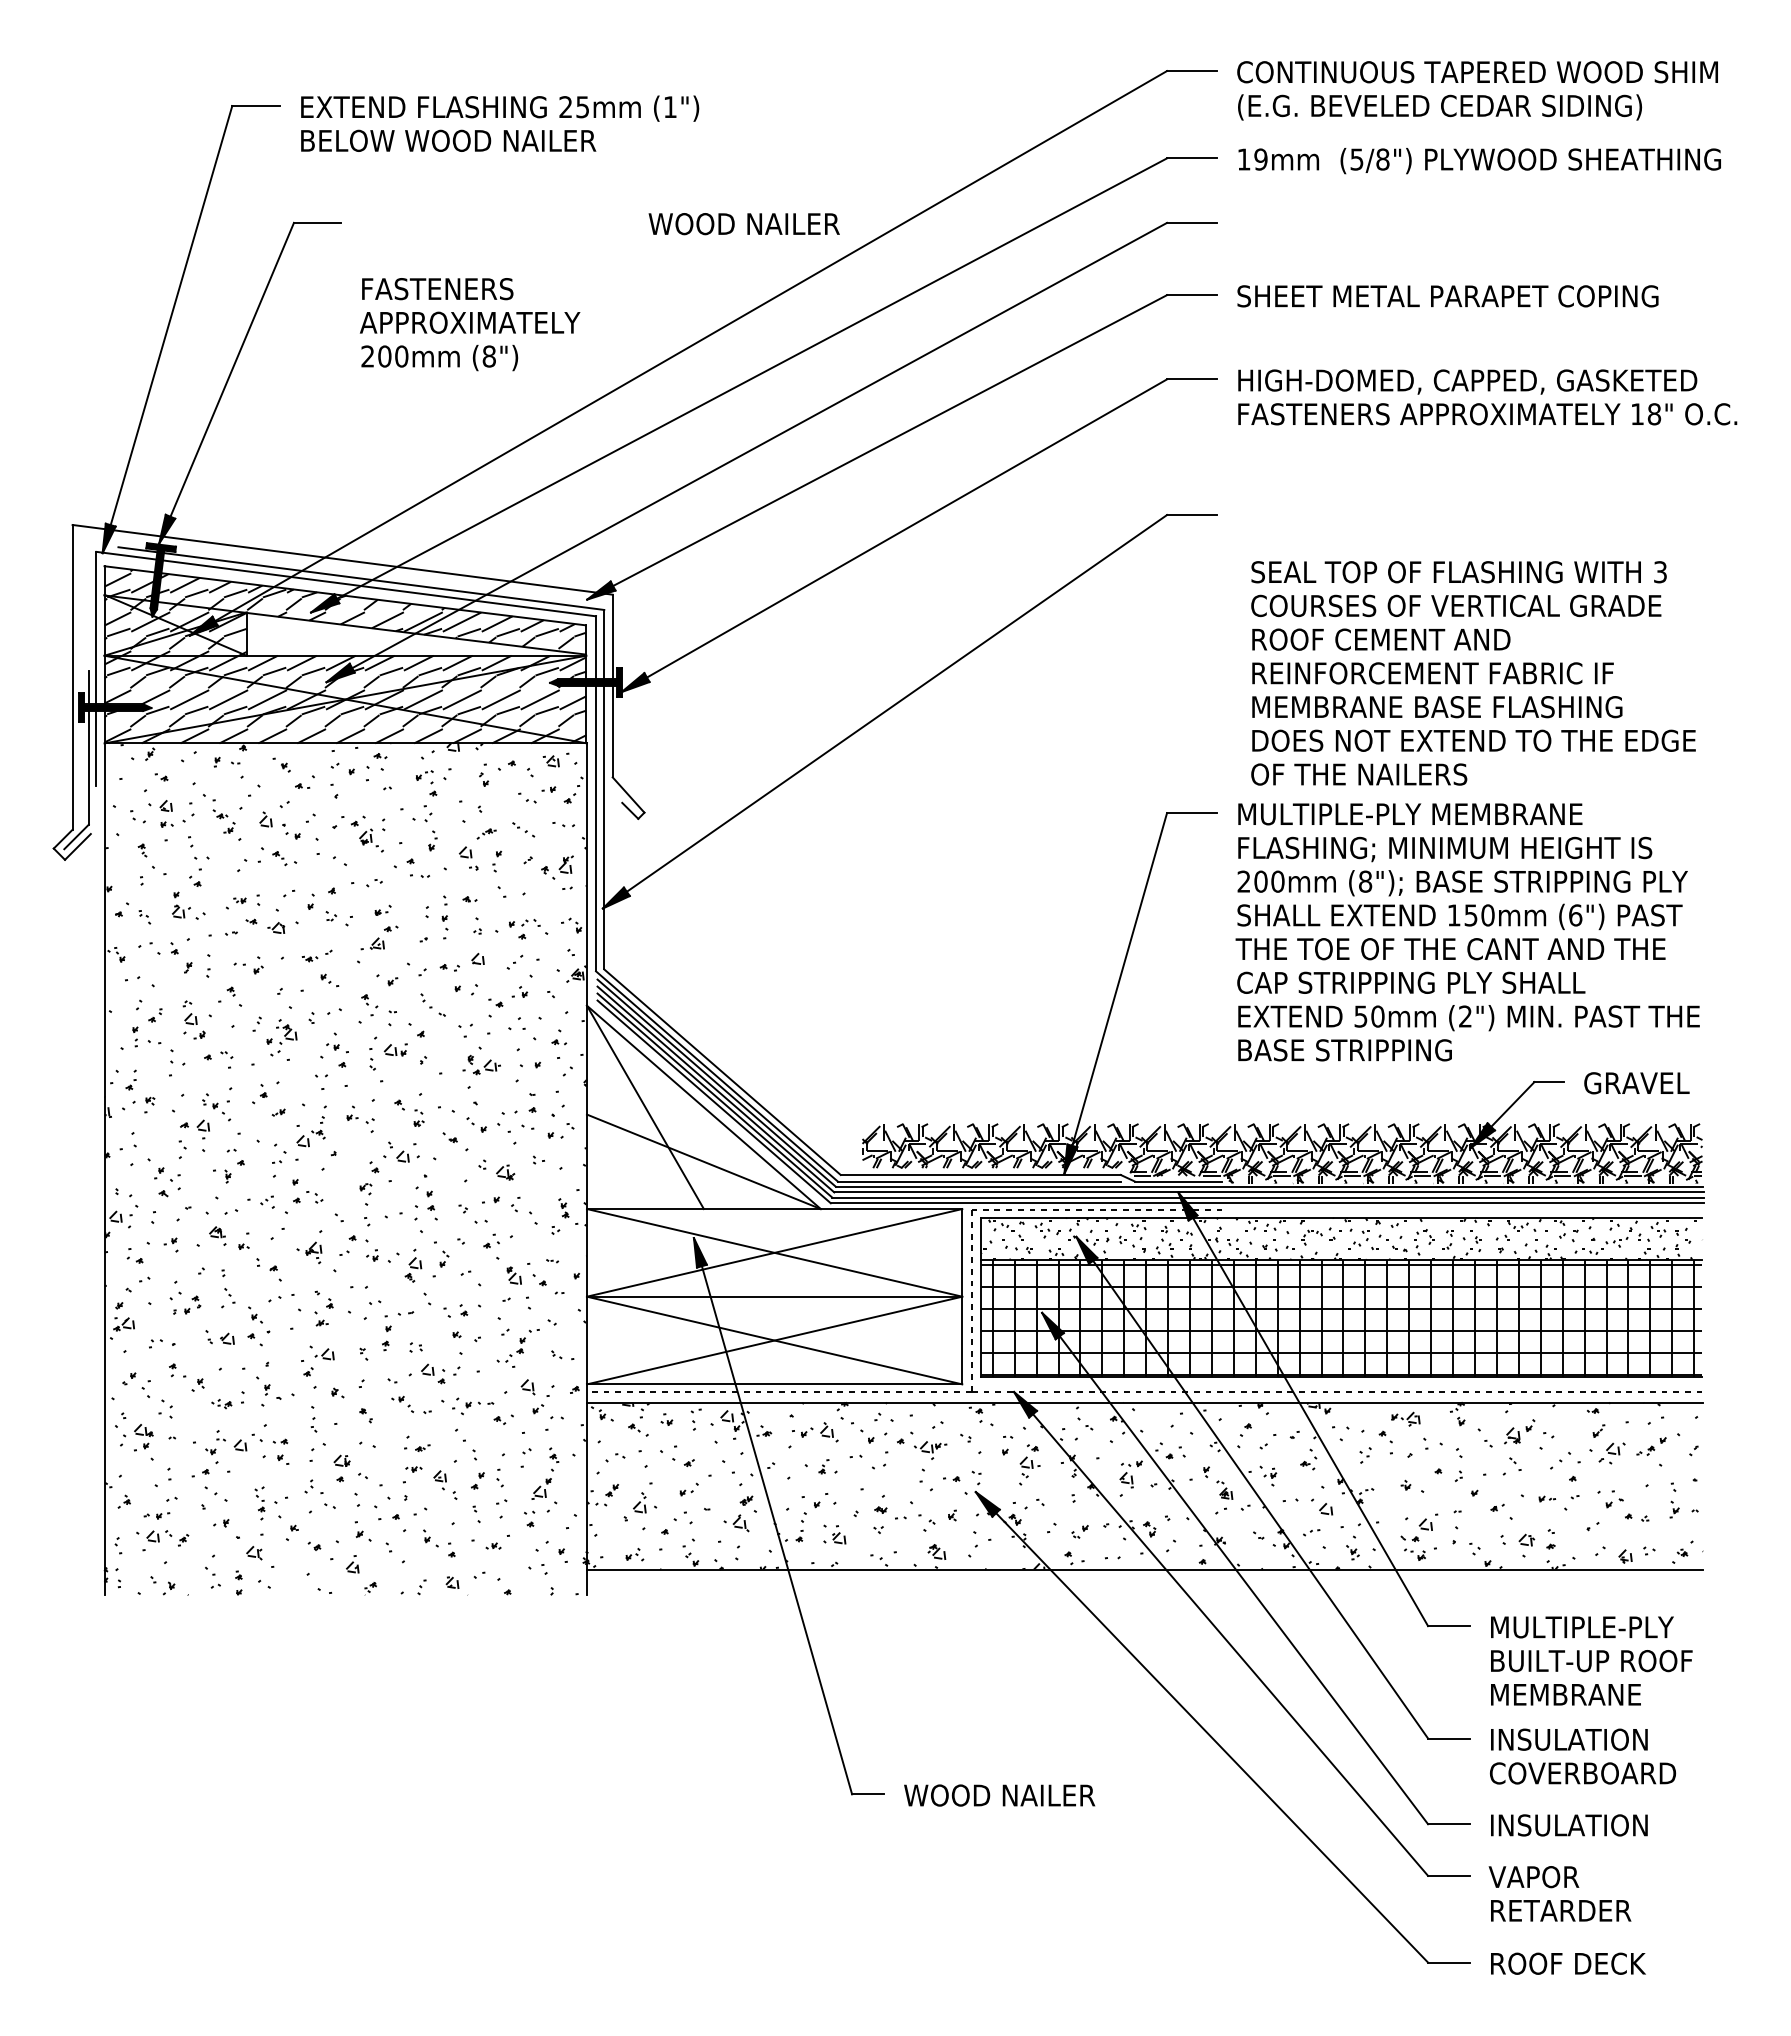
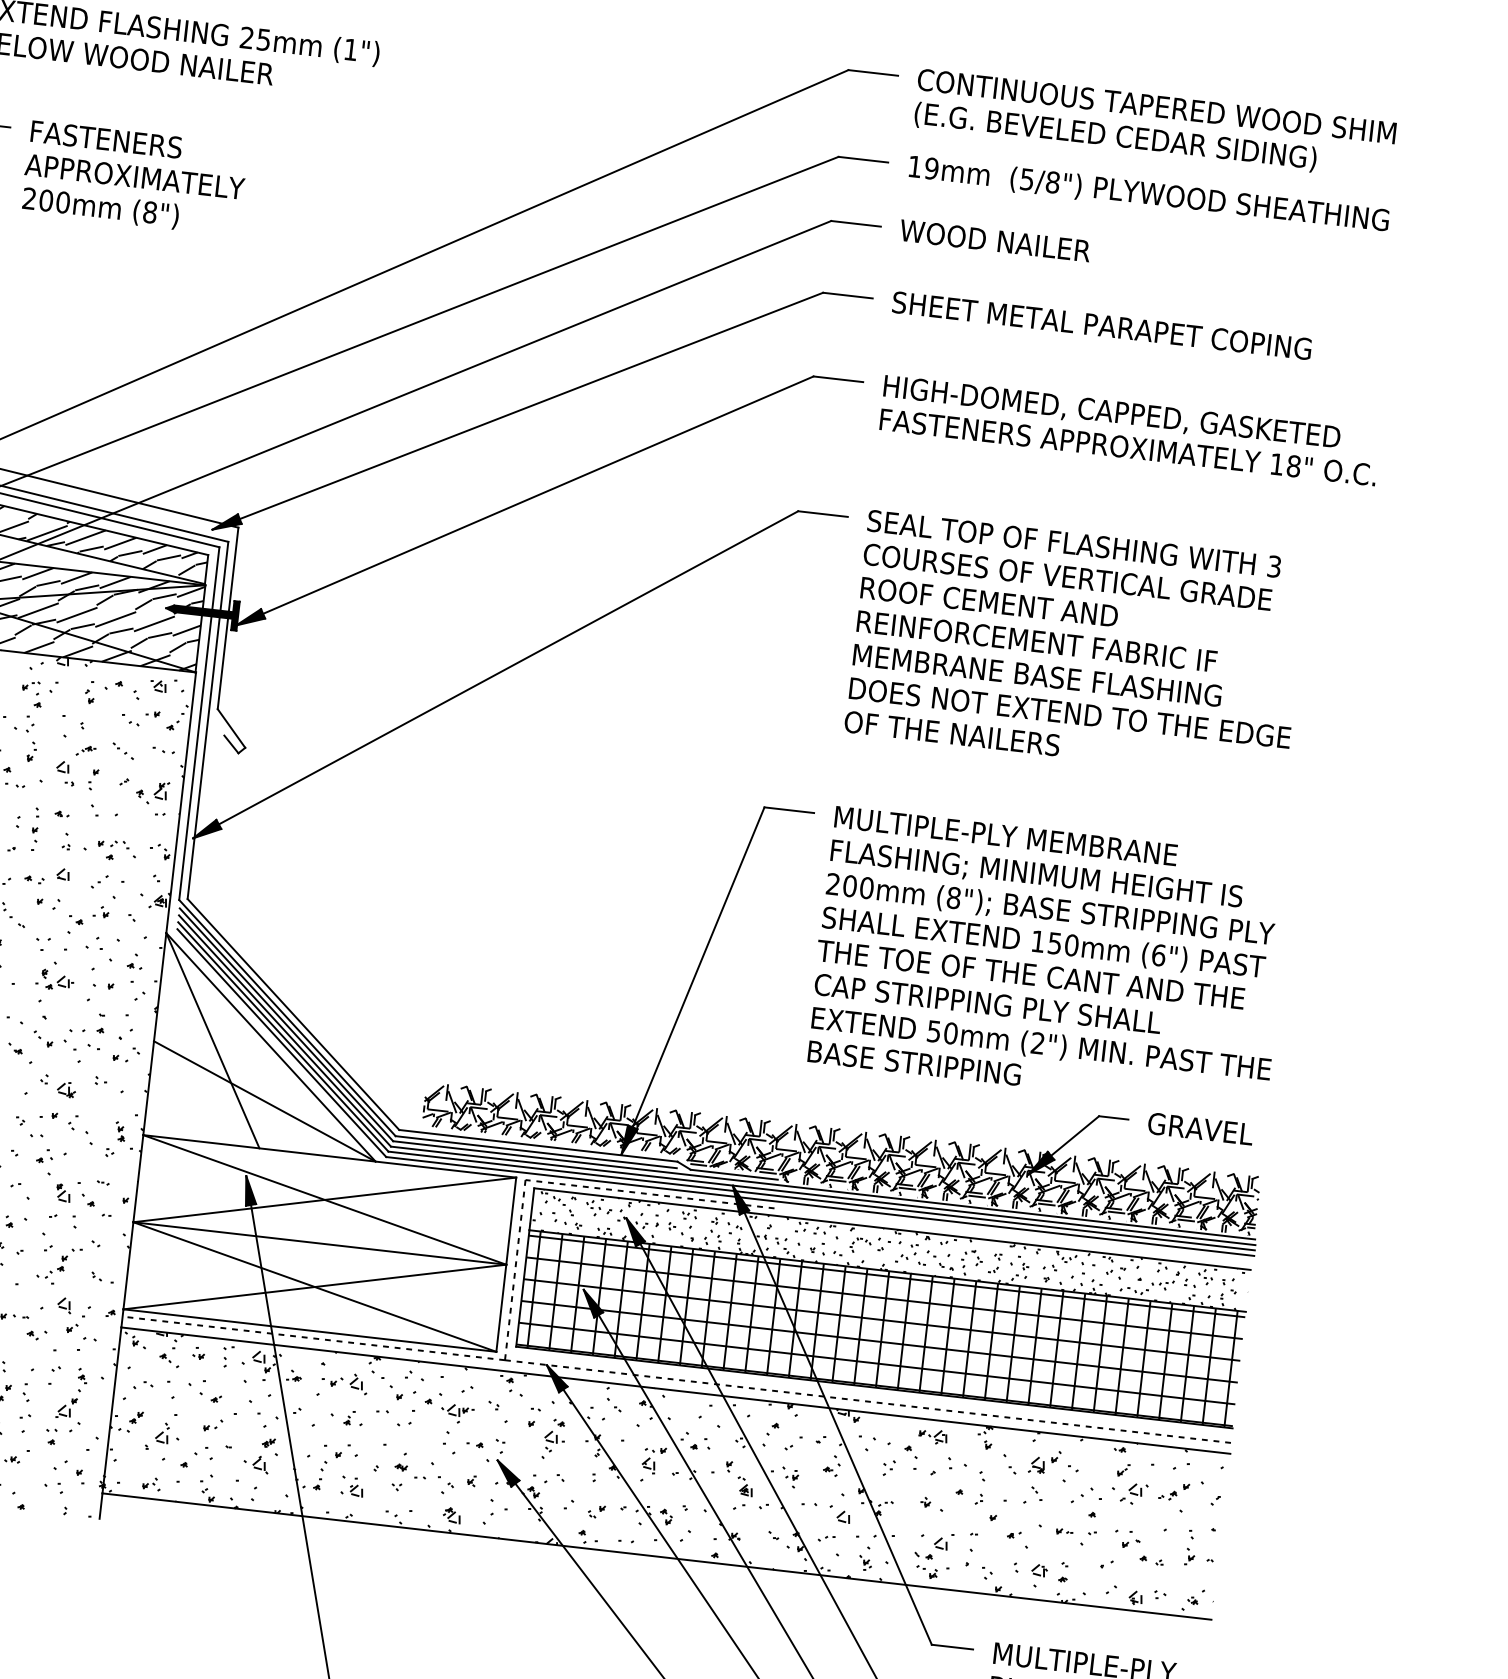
text: (743, 224) -> (994, 241), moved
text: (470, 324) -> (135, 178), moved
text: (1473, 673) -> (1077, 646), moved

